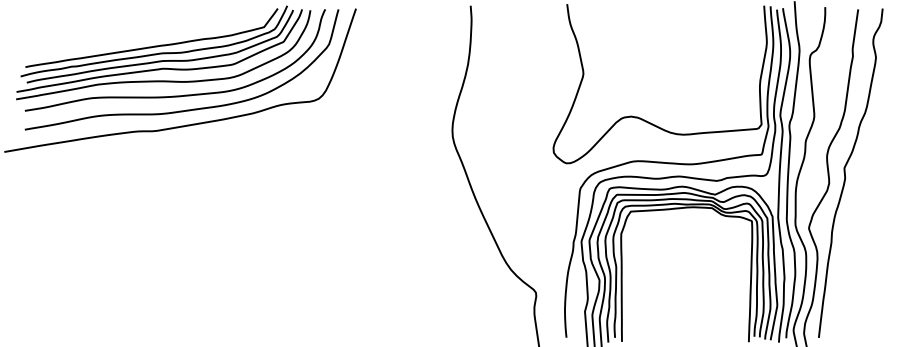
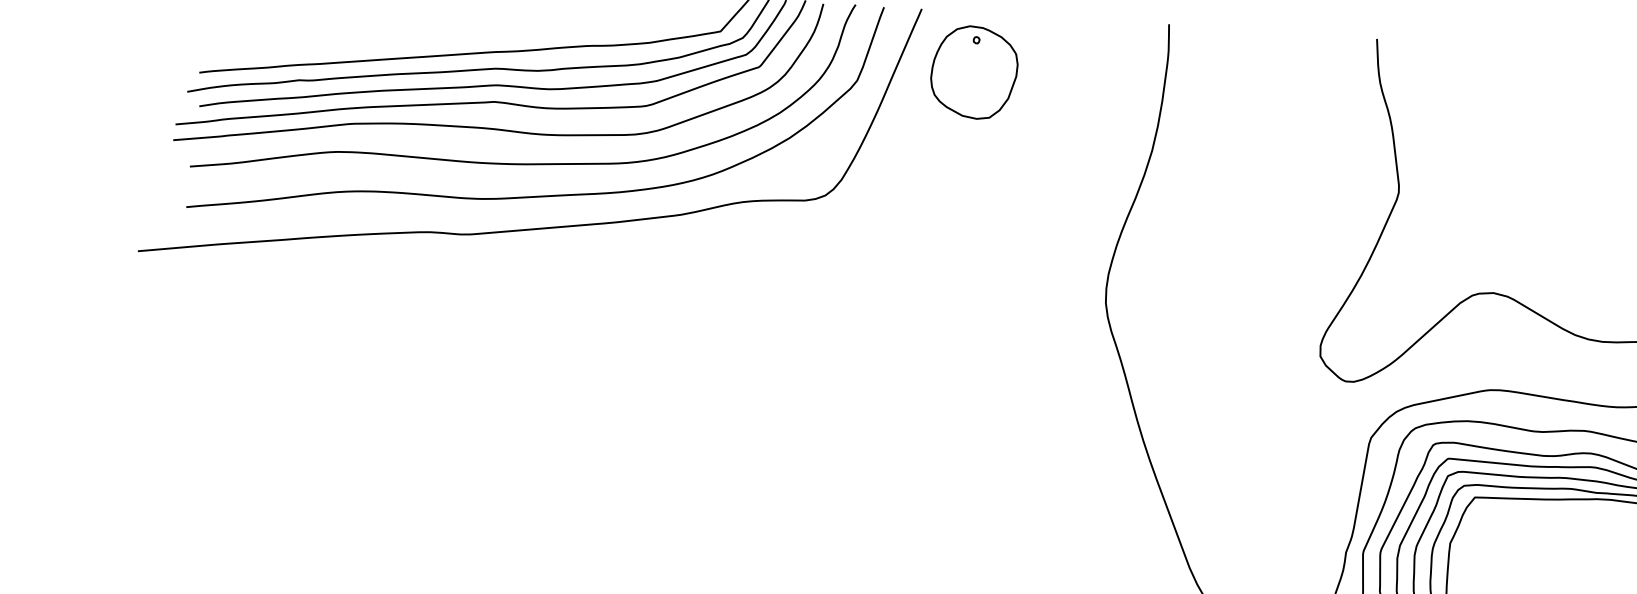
part: (382, 35) -> (973, 71), added

